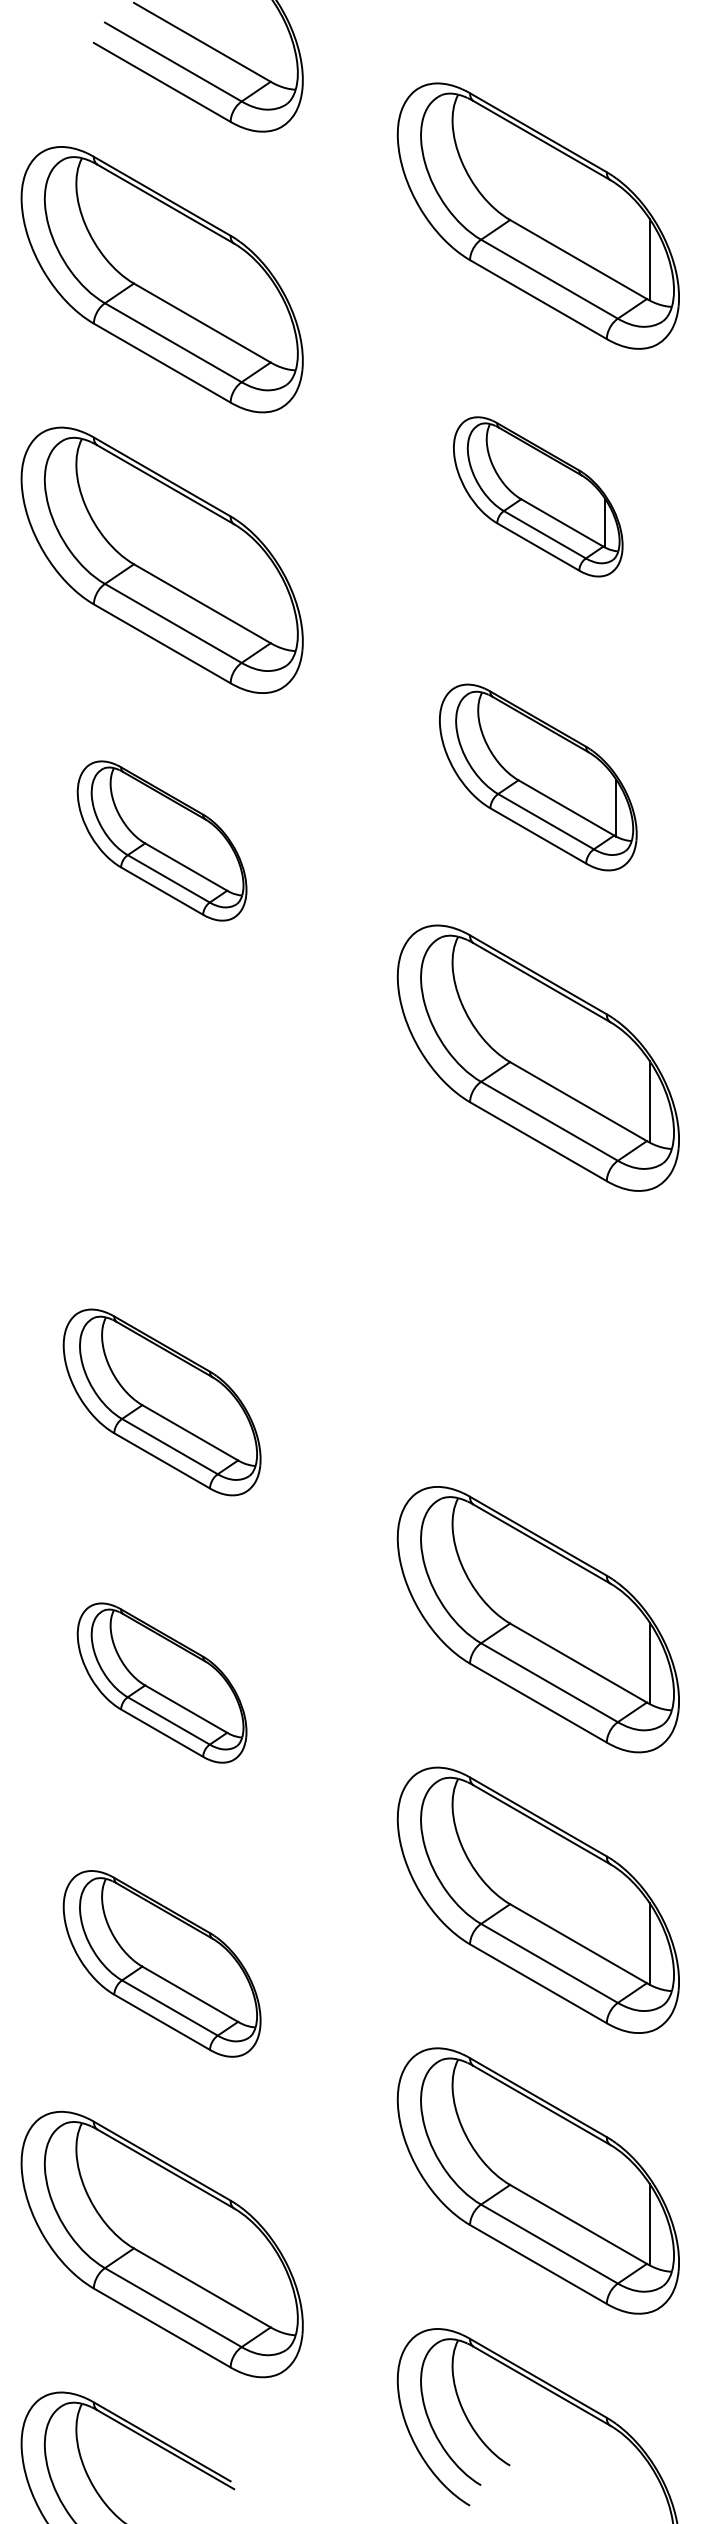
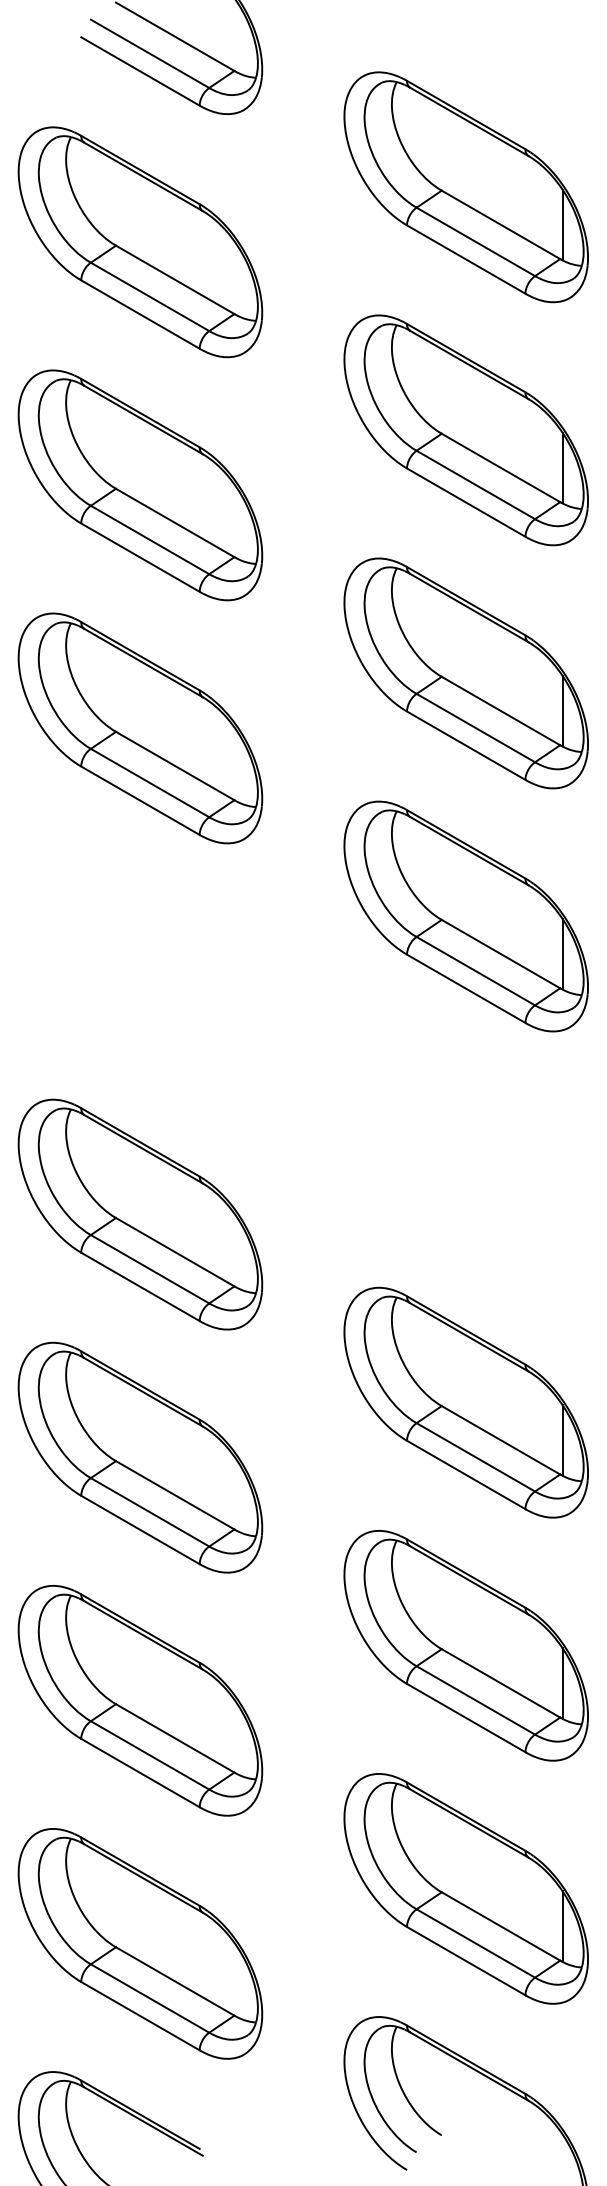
part: (537, 496) -> (465, 430), size x1.67
part: (537, 777) -> (465, 673), size x1.43
part: (161, 840) -> (139, 727), size x1.67
part: (161, 1402) -> (139, 1214), size x1.43
part: (161, 1682) -> (139, 1457), size x1.67
part: (161, 1963) -> (139, 1700), size x1.43

